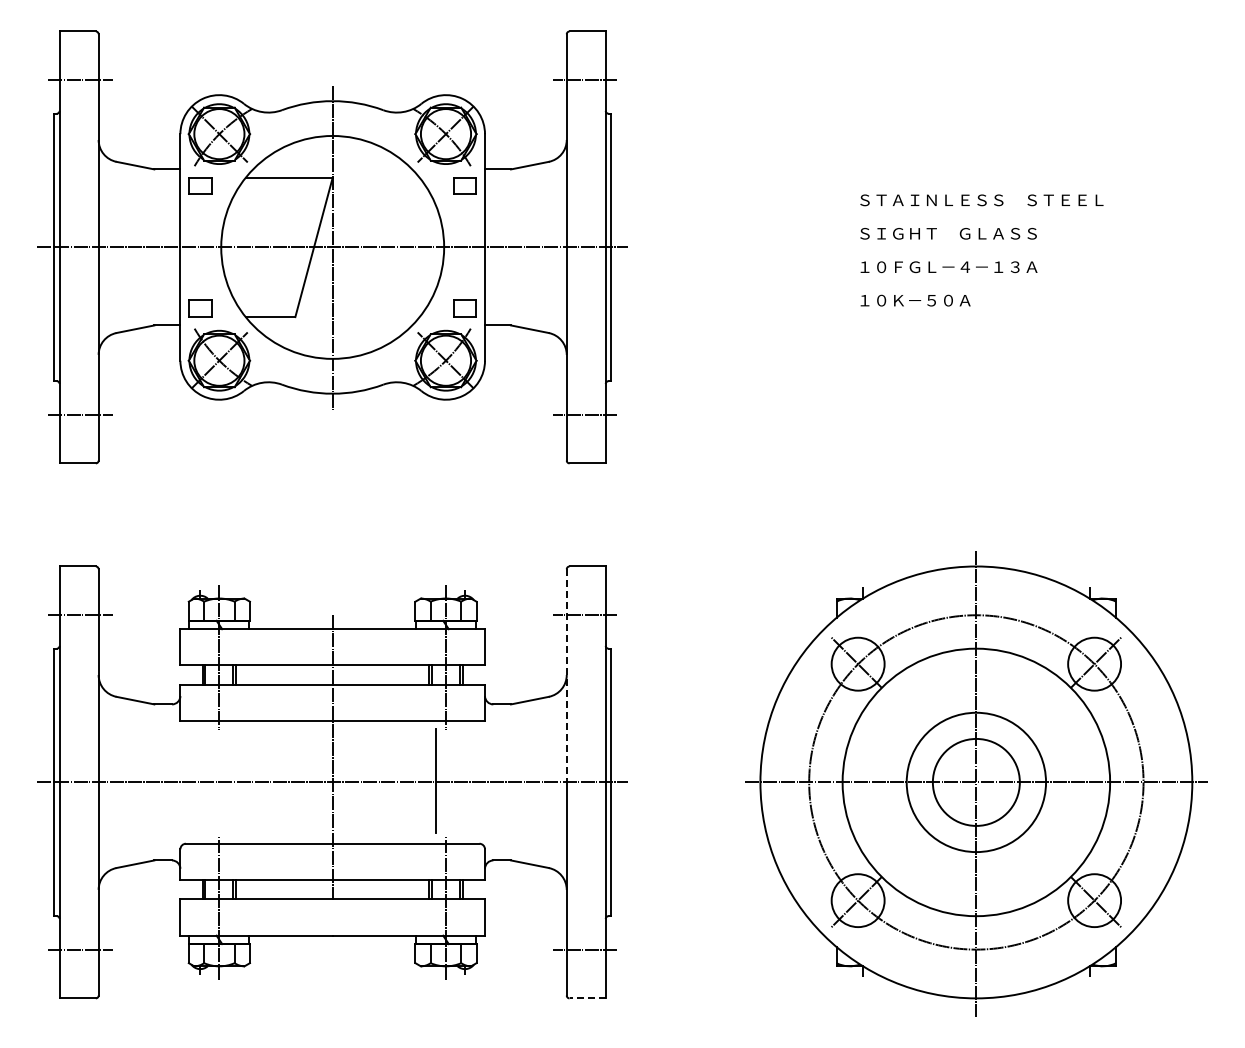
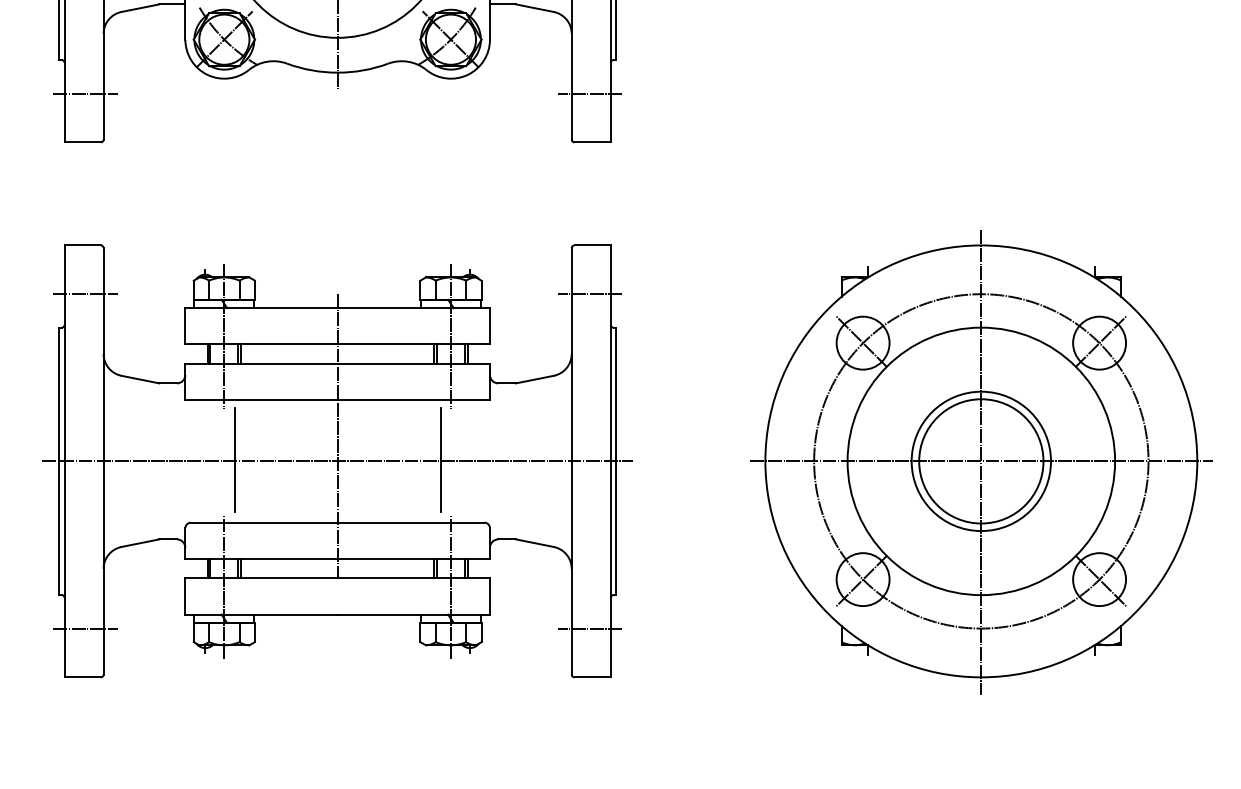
line: (566, 675) -> (571, 354), dashed -> solid
line: (229, 780) -> (234, 459), added
circle: (976, 782) -> (981, 461), size x1.43
line: (587, 998) -> (592, 677), dashed -> solid

